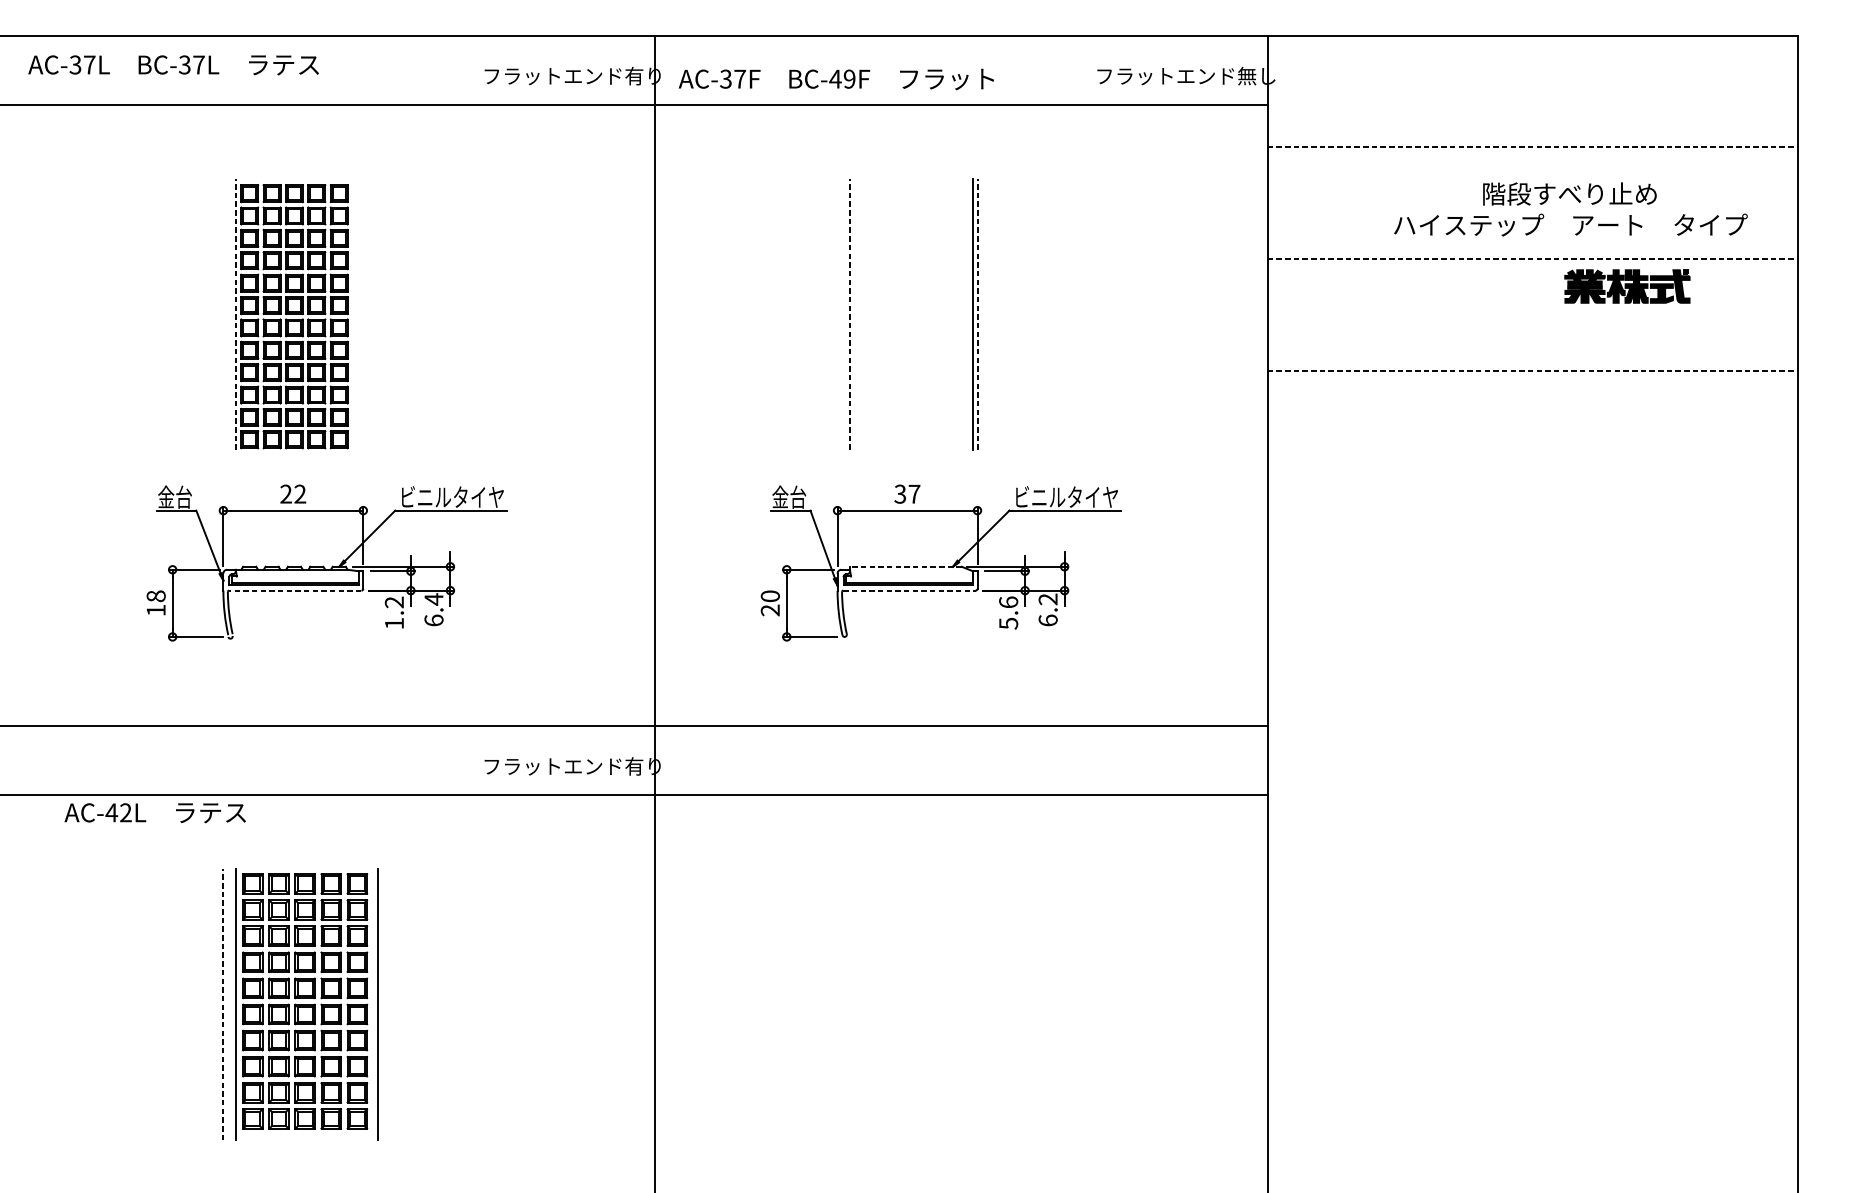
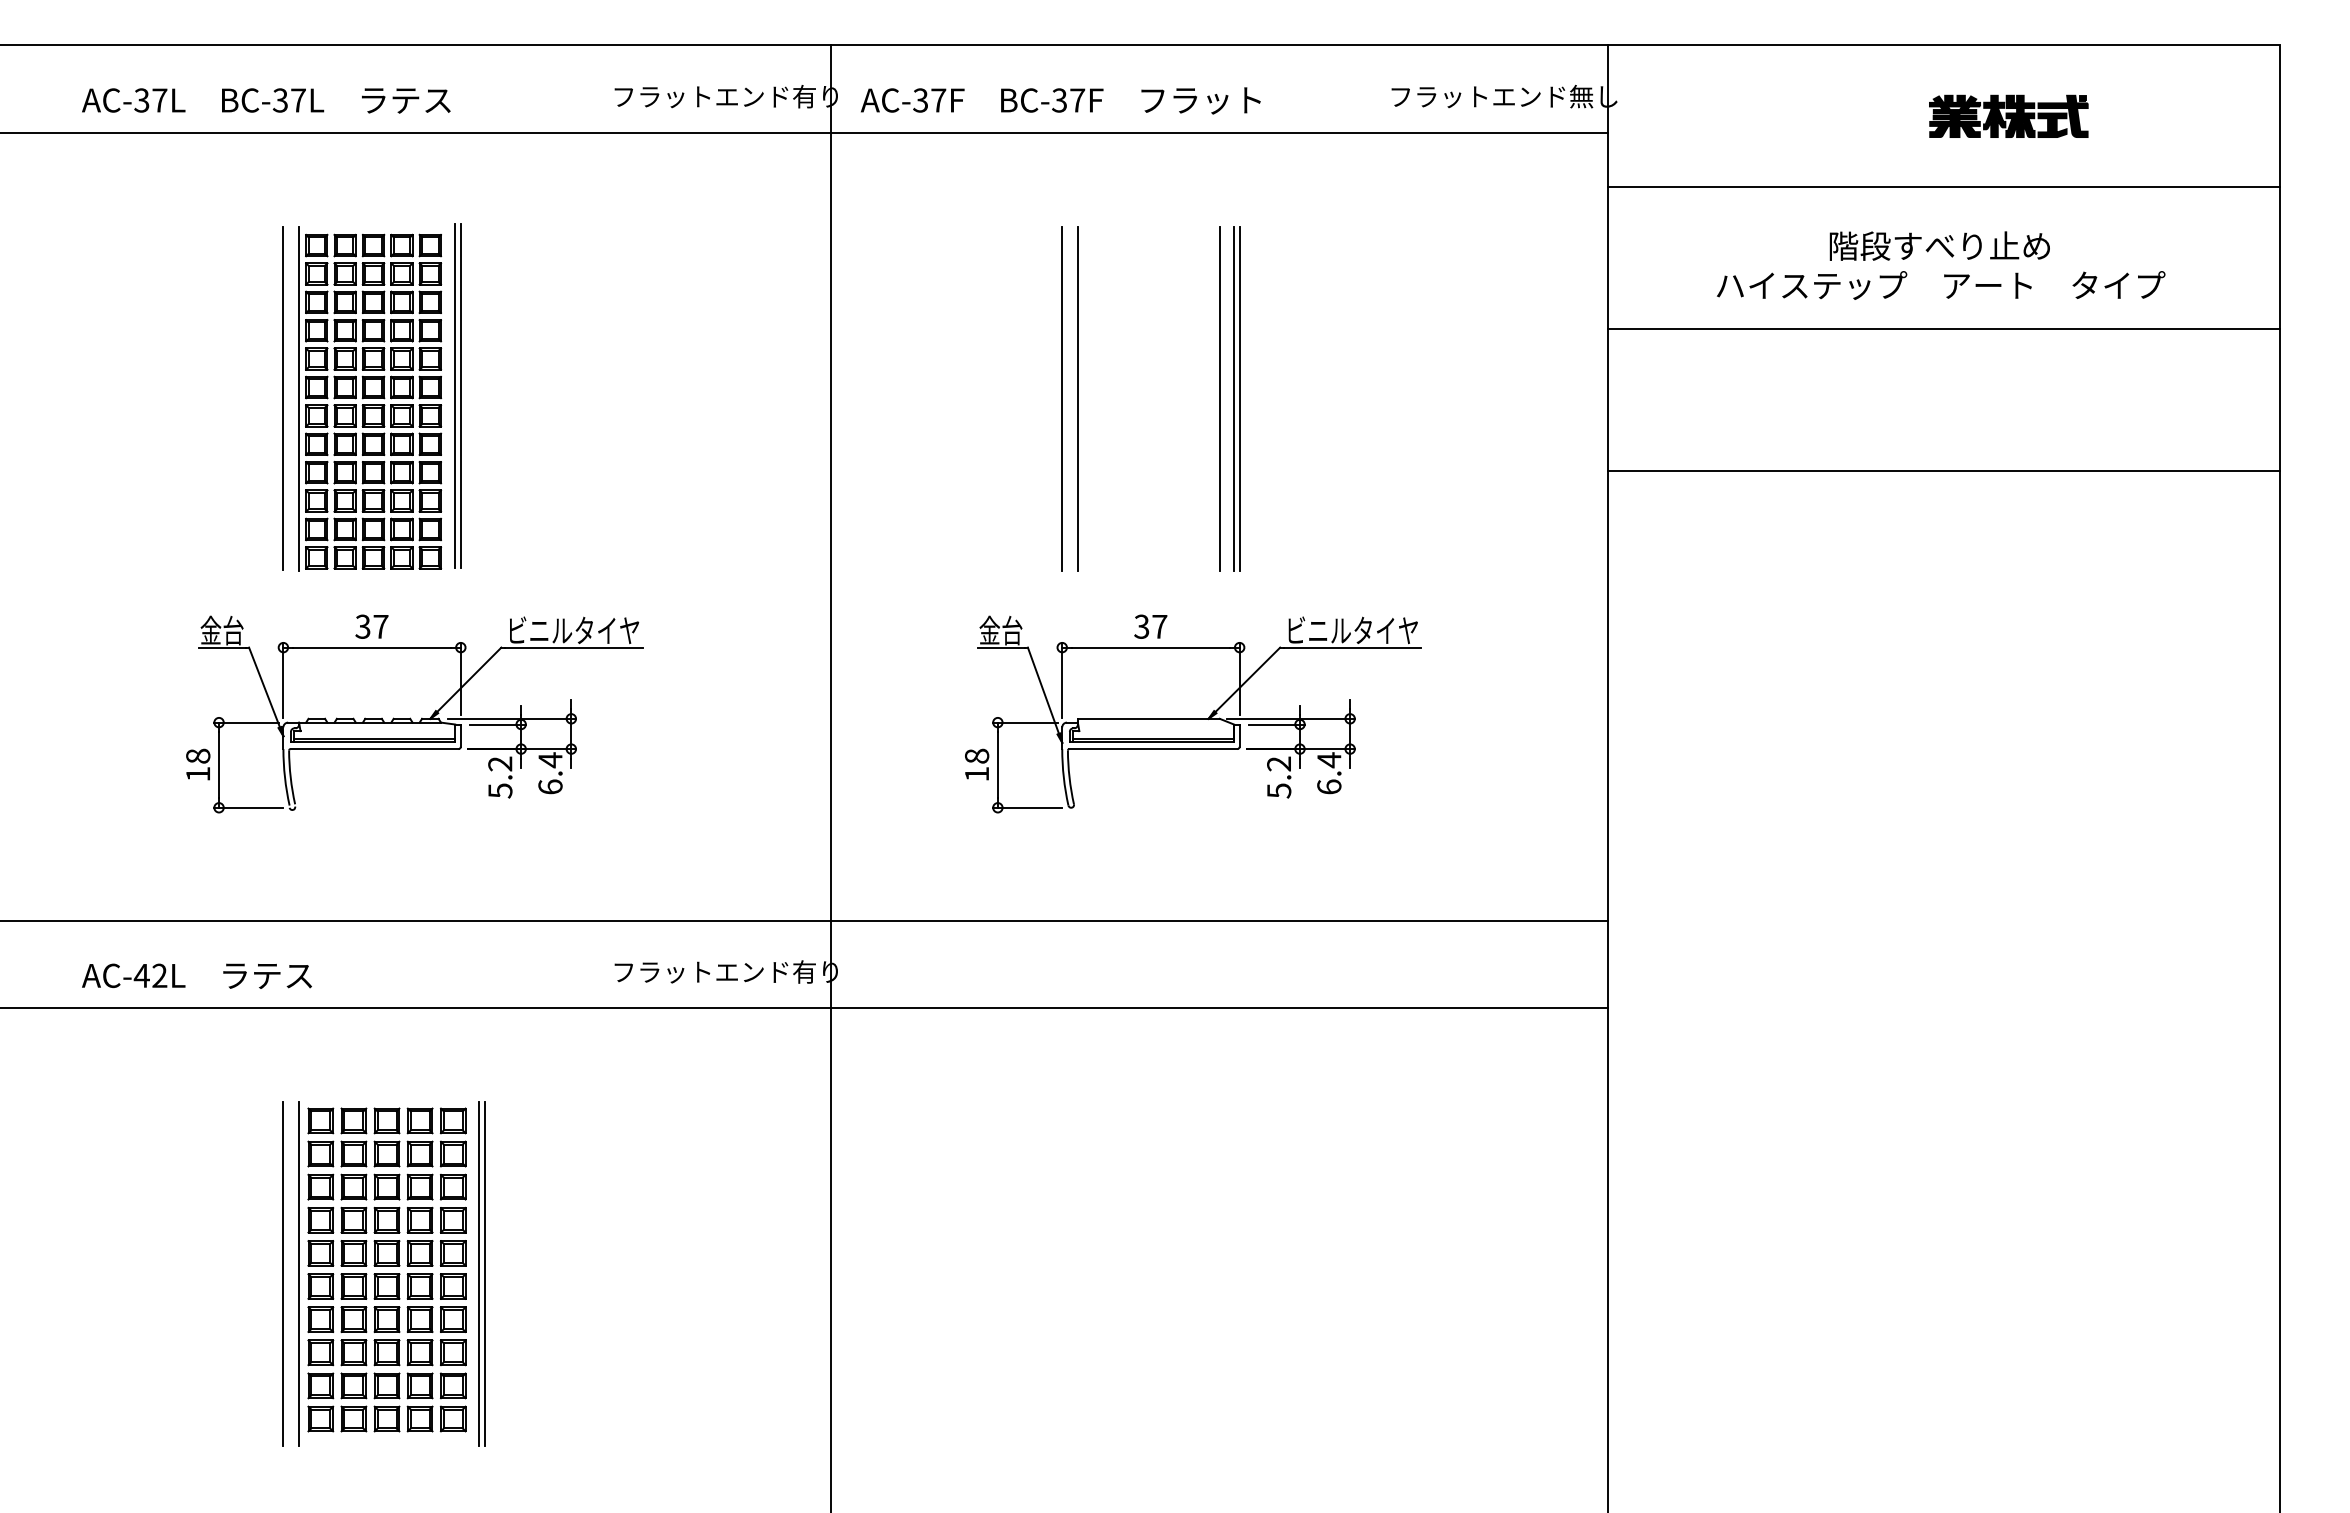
text: (173, 64) -> (266, 100), moved
text: (842, 79) -> (1068, 100), BC-49F -> BC-37F
line: (1532, 147) -> (1943, 187), dashed -> solid
text: (1571, 209) -> (1941, 265), moved
line: (1532, 259) -> (1943, 329), dashed -> solid
part: (1627, 285) -> (2008, 115), moved
part: (360, 311) -> (457, 395), added
line: (223, 314) -> (283, 398), added
line: (236, 314) -> (299, 398), dashed -> solid
line: (836, 314) -> (1061, 398), added
line: (849, 314) -> (1077, 398), dashed -> solid
line: (961, 314) -> (1219, 398), added
line: (977, 314) -> (1239, 398), dashed -> solid
line: (1532, 371) -> (1943, 471), dashed -> solid
text: (292, 493) -> (371, 626), 22 -> 37
line: (905, 566) -> (1148, 718), dashed -> solid
line: (295, 590) -> (374, 749), dashed -> solid
line: (909, 590) -> (1153, 749), dashed -> solid
text: (1048, 599) -> (1329, 760), 6.2 -> 6.4
text: (769, 602) -> (976, 764), 20 -> 18
text: (1008, 602) -> (1279, 763), 5.6 -> 5.2
text: (394, 623) -> (500, 790), 1.2 -> 5.2
text: (154, 812) -> (196, 975), moved
line: (223, 1004) -> (283, 1273), dashed -> solid
line: (381, 1004) -> (484, 1273), added

